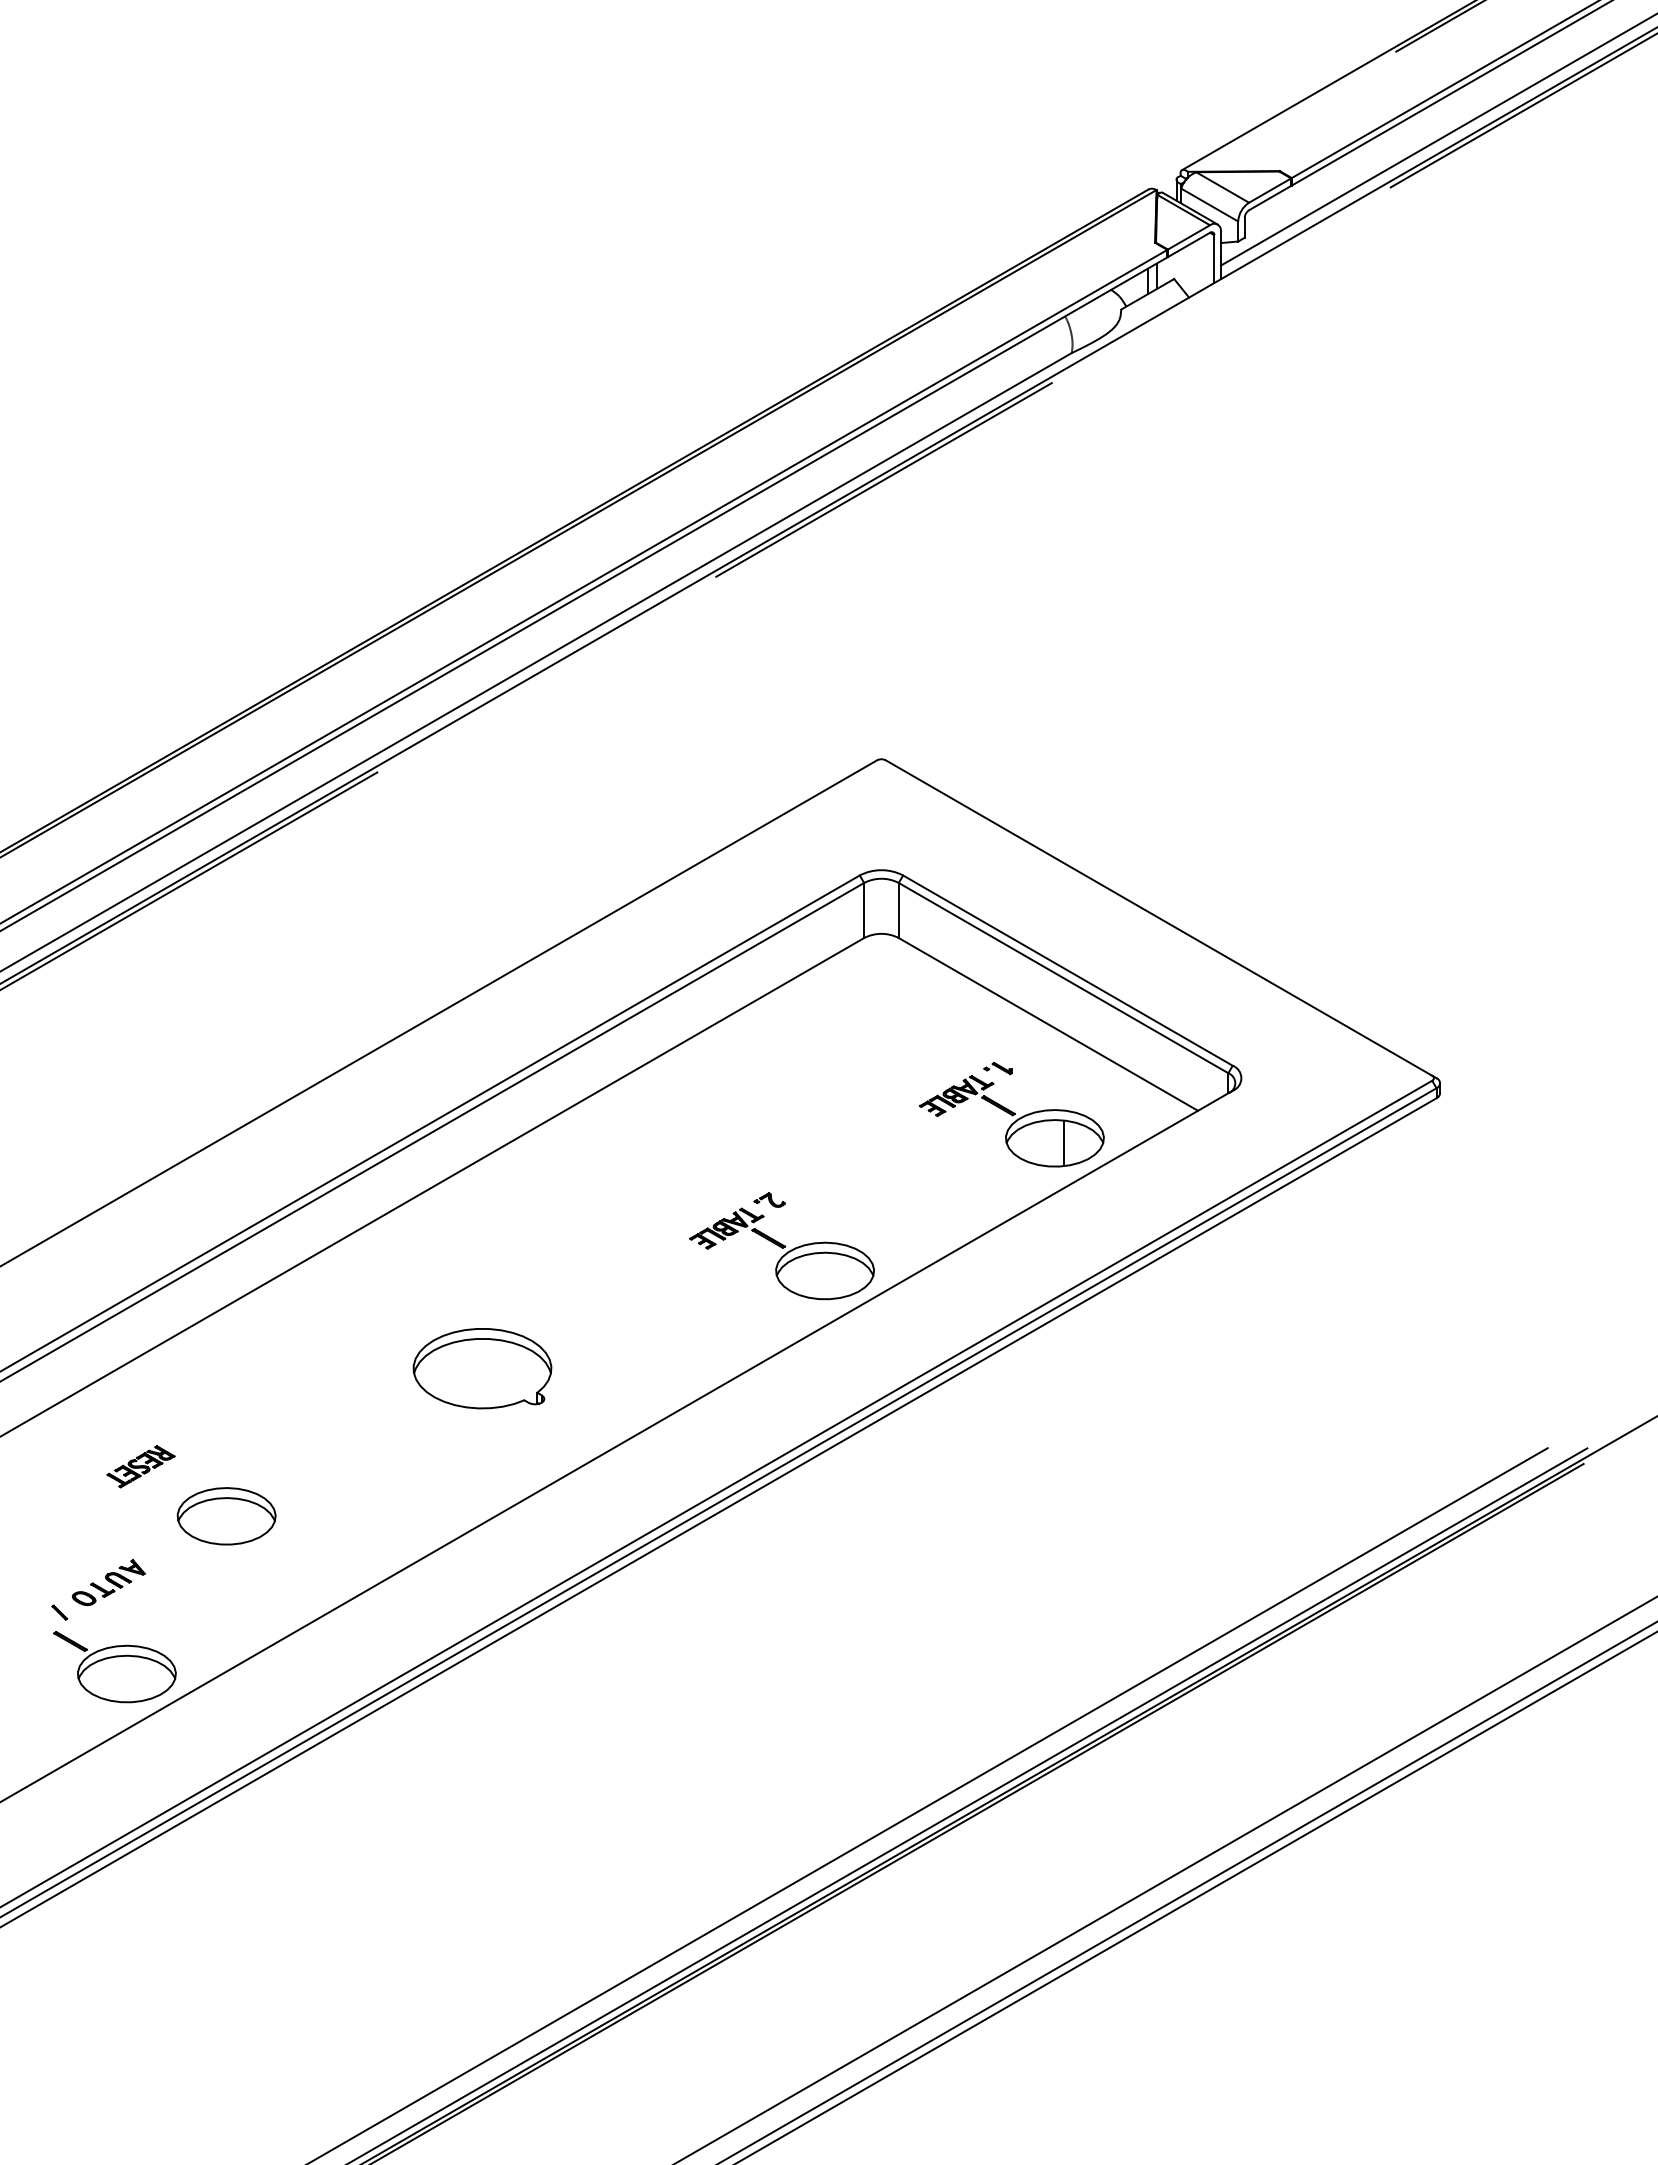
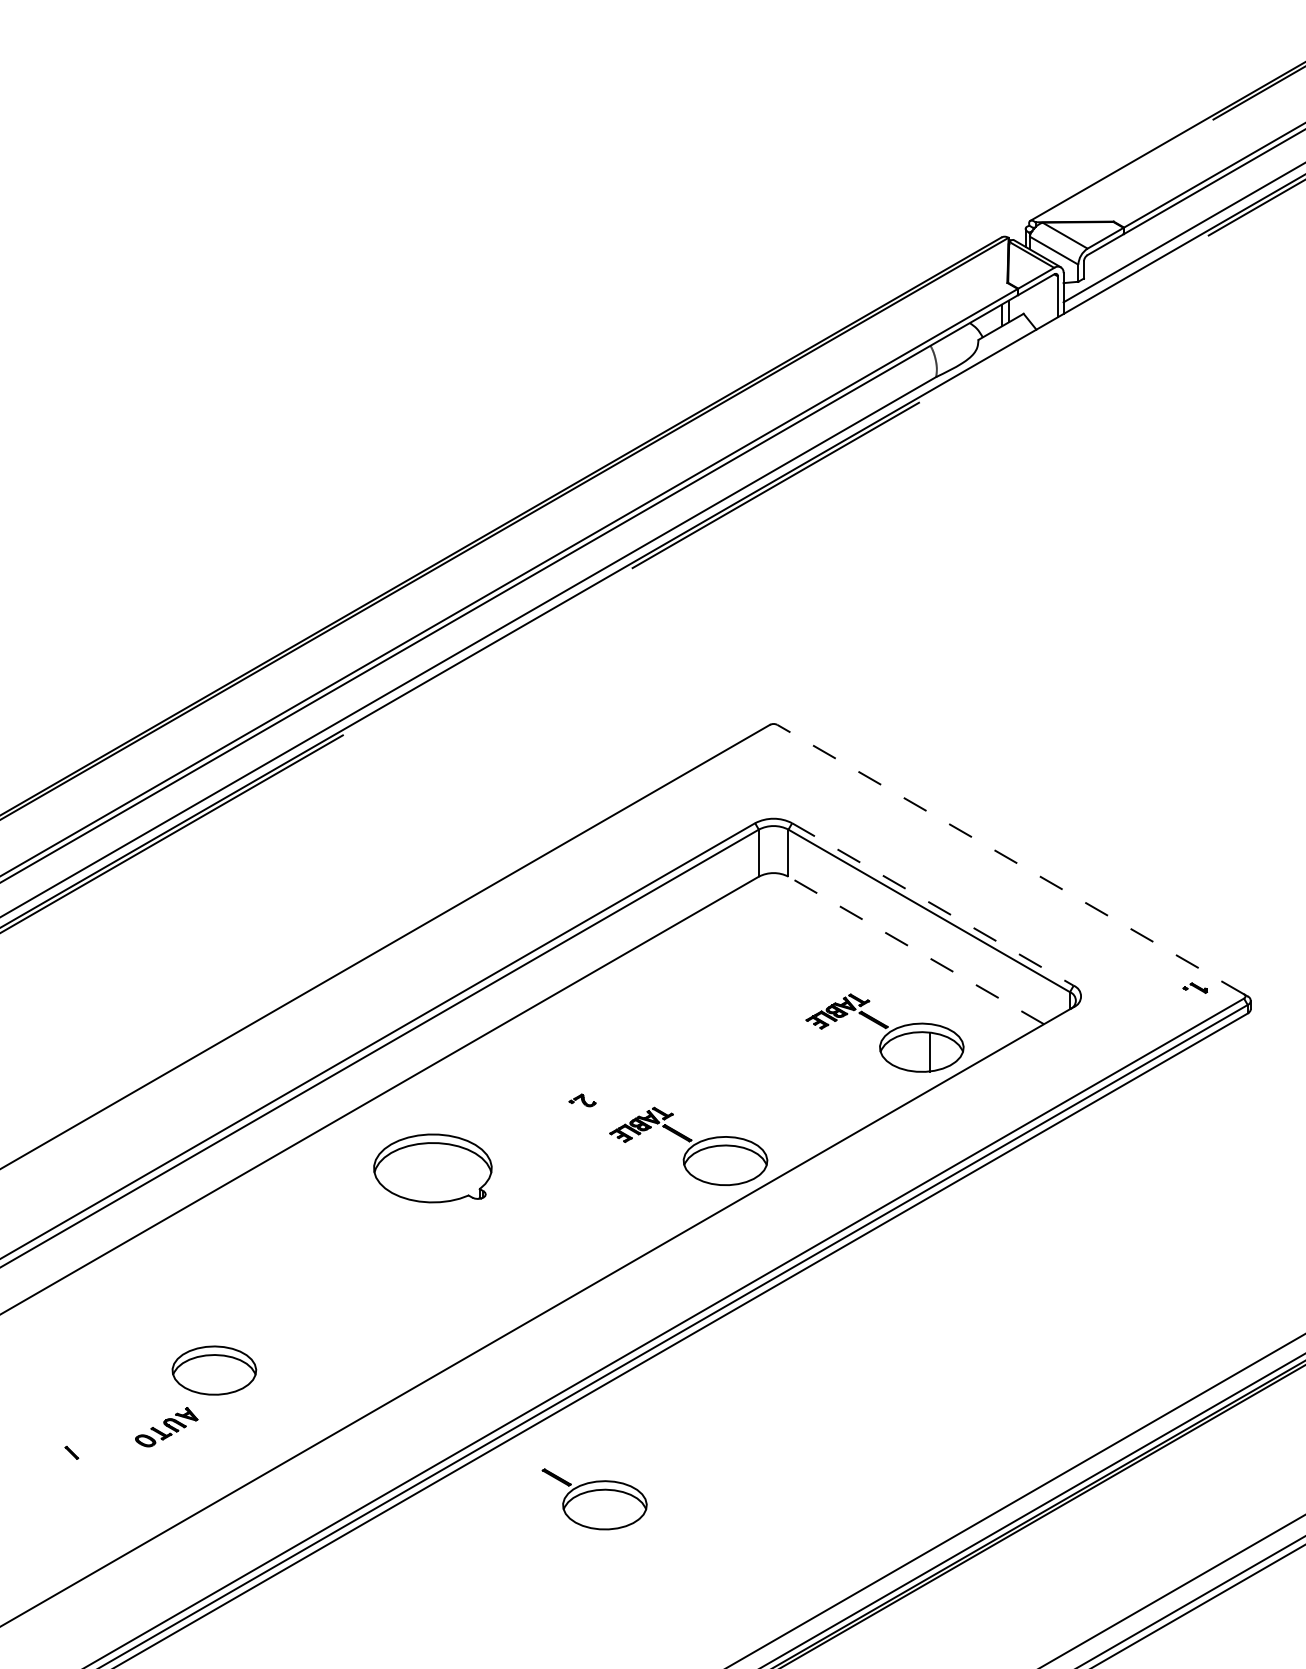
line: (1158, 917) -> (1010, 859), solid -> dashed
line: (1068, 970) -> (933, 904), solid -> dashed
line: (1048, 1024) -> (916, 950), solid -> dashed
part: (997, 1068) -> (1194, 988), moved
part: (769, 1199) -> (582, 1099), moved
part: (482, 1368) -> (432, 1168), moved
part: (140, 1466) -> (140, 1328), removed
part: (108, 1582) -> (166, 1427), moved
part: (114, 1667) -> (594, 1499), moved

